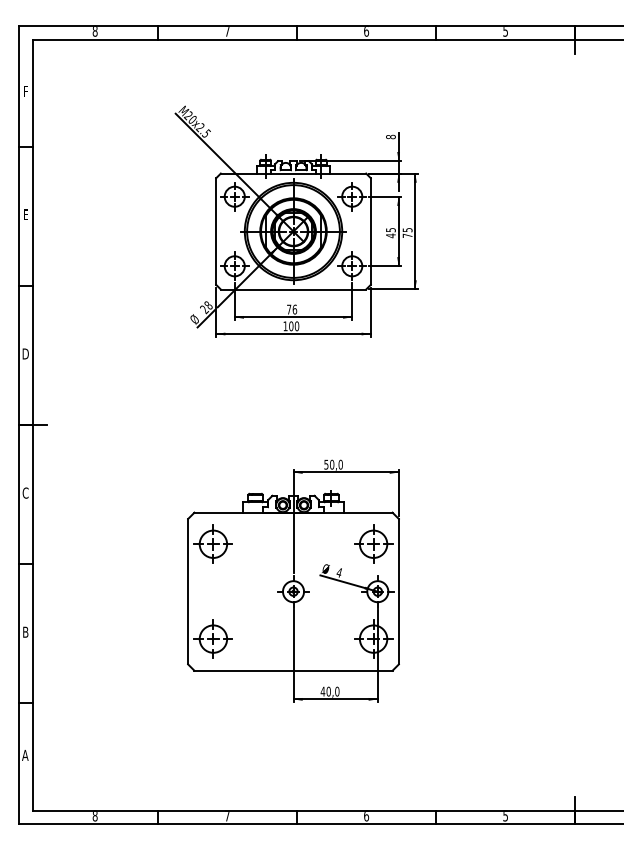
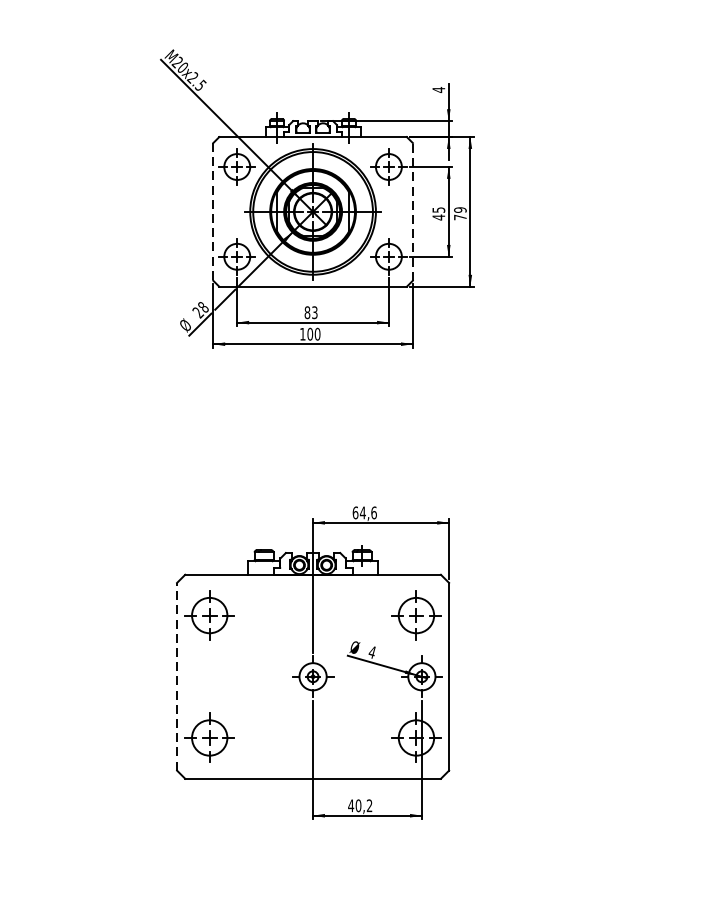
text: (390, 137) -> (438, 90), 8 -> 4
text: (407, 230) -> (460, 210), 75 -> 79
line: (370, 231) -> (412, 211), solid -> dashed
line: (216, 232) -> (213, 213), solid -> dashed
text: (292, 309) -> (311, 312), 76 -> 83
text: (333, 464) -> (364, 512), 50,0 -> 64,6
line: (188, 591) -> (177, 676), solid -> dashed
text: (337, 691) -> (369, 805), 40,0 -> 40,2

